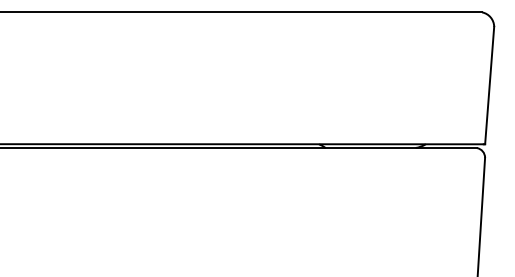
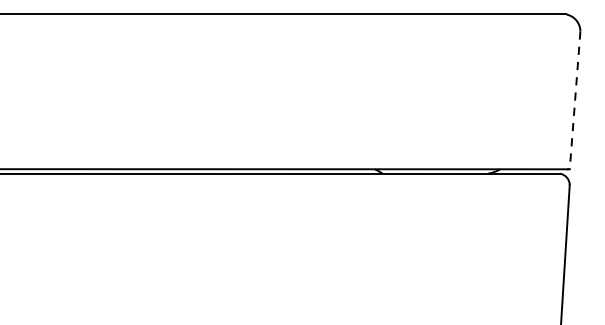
line: (489, 85) -> (574, 100), solid -> dashed

